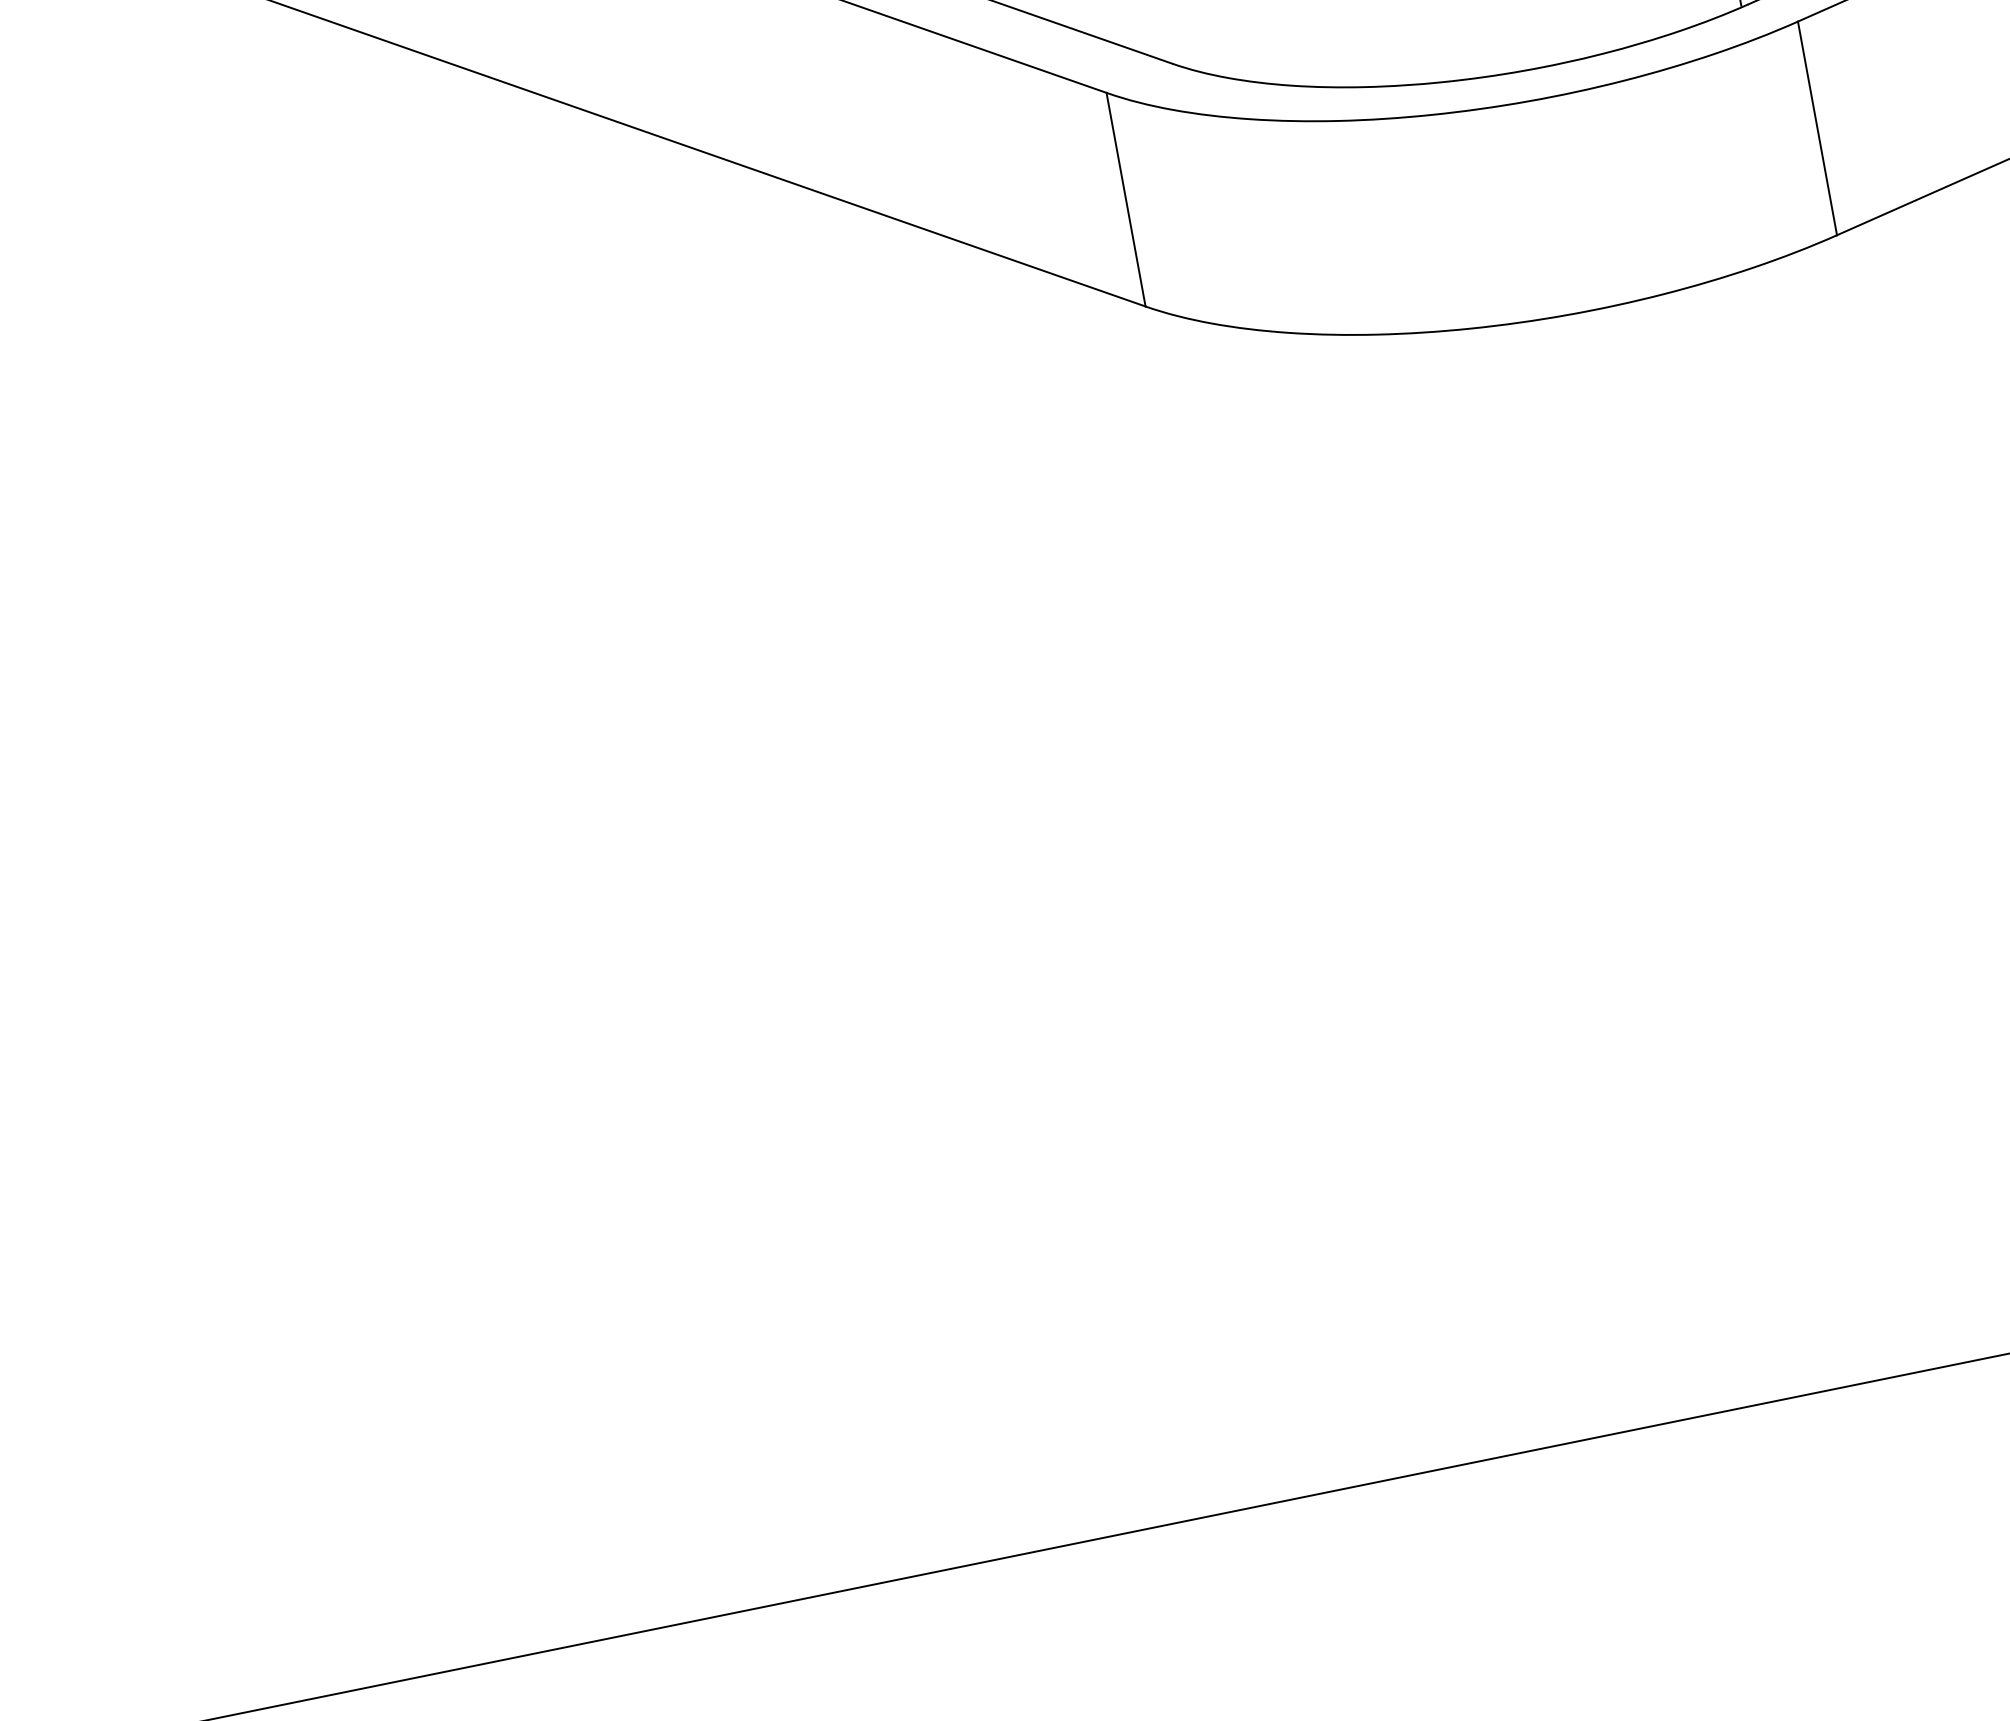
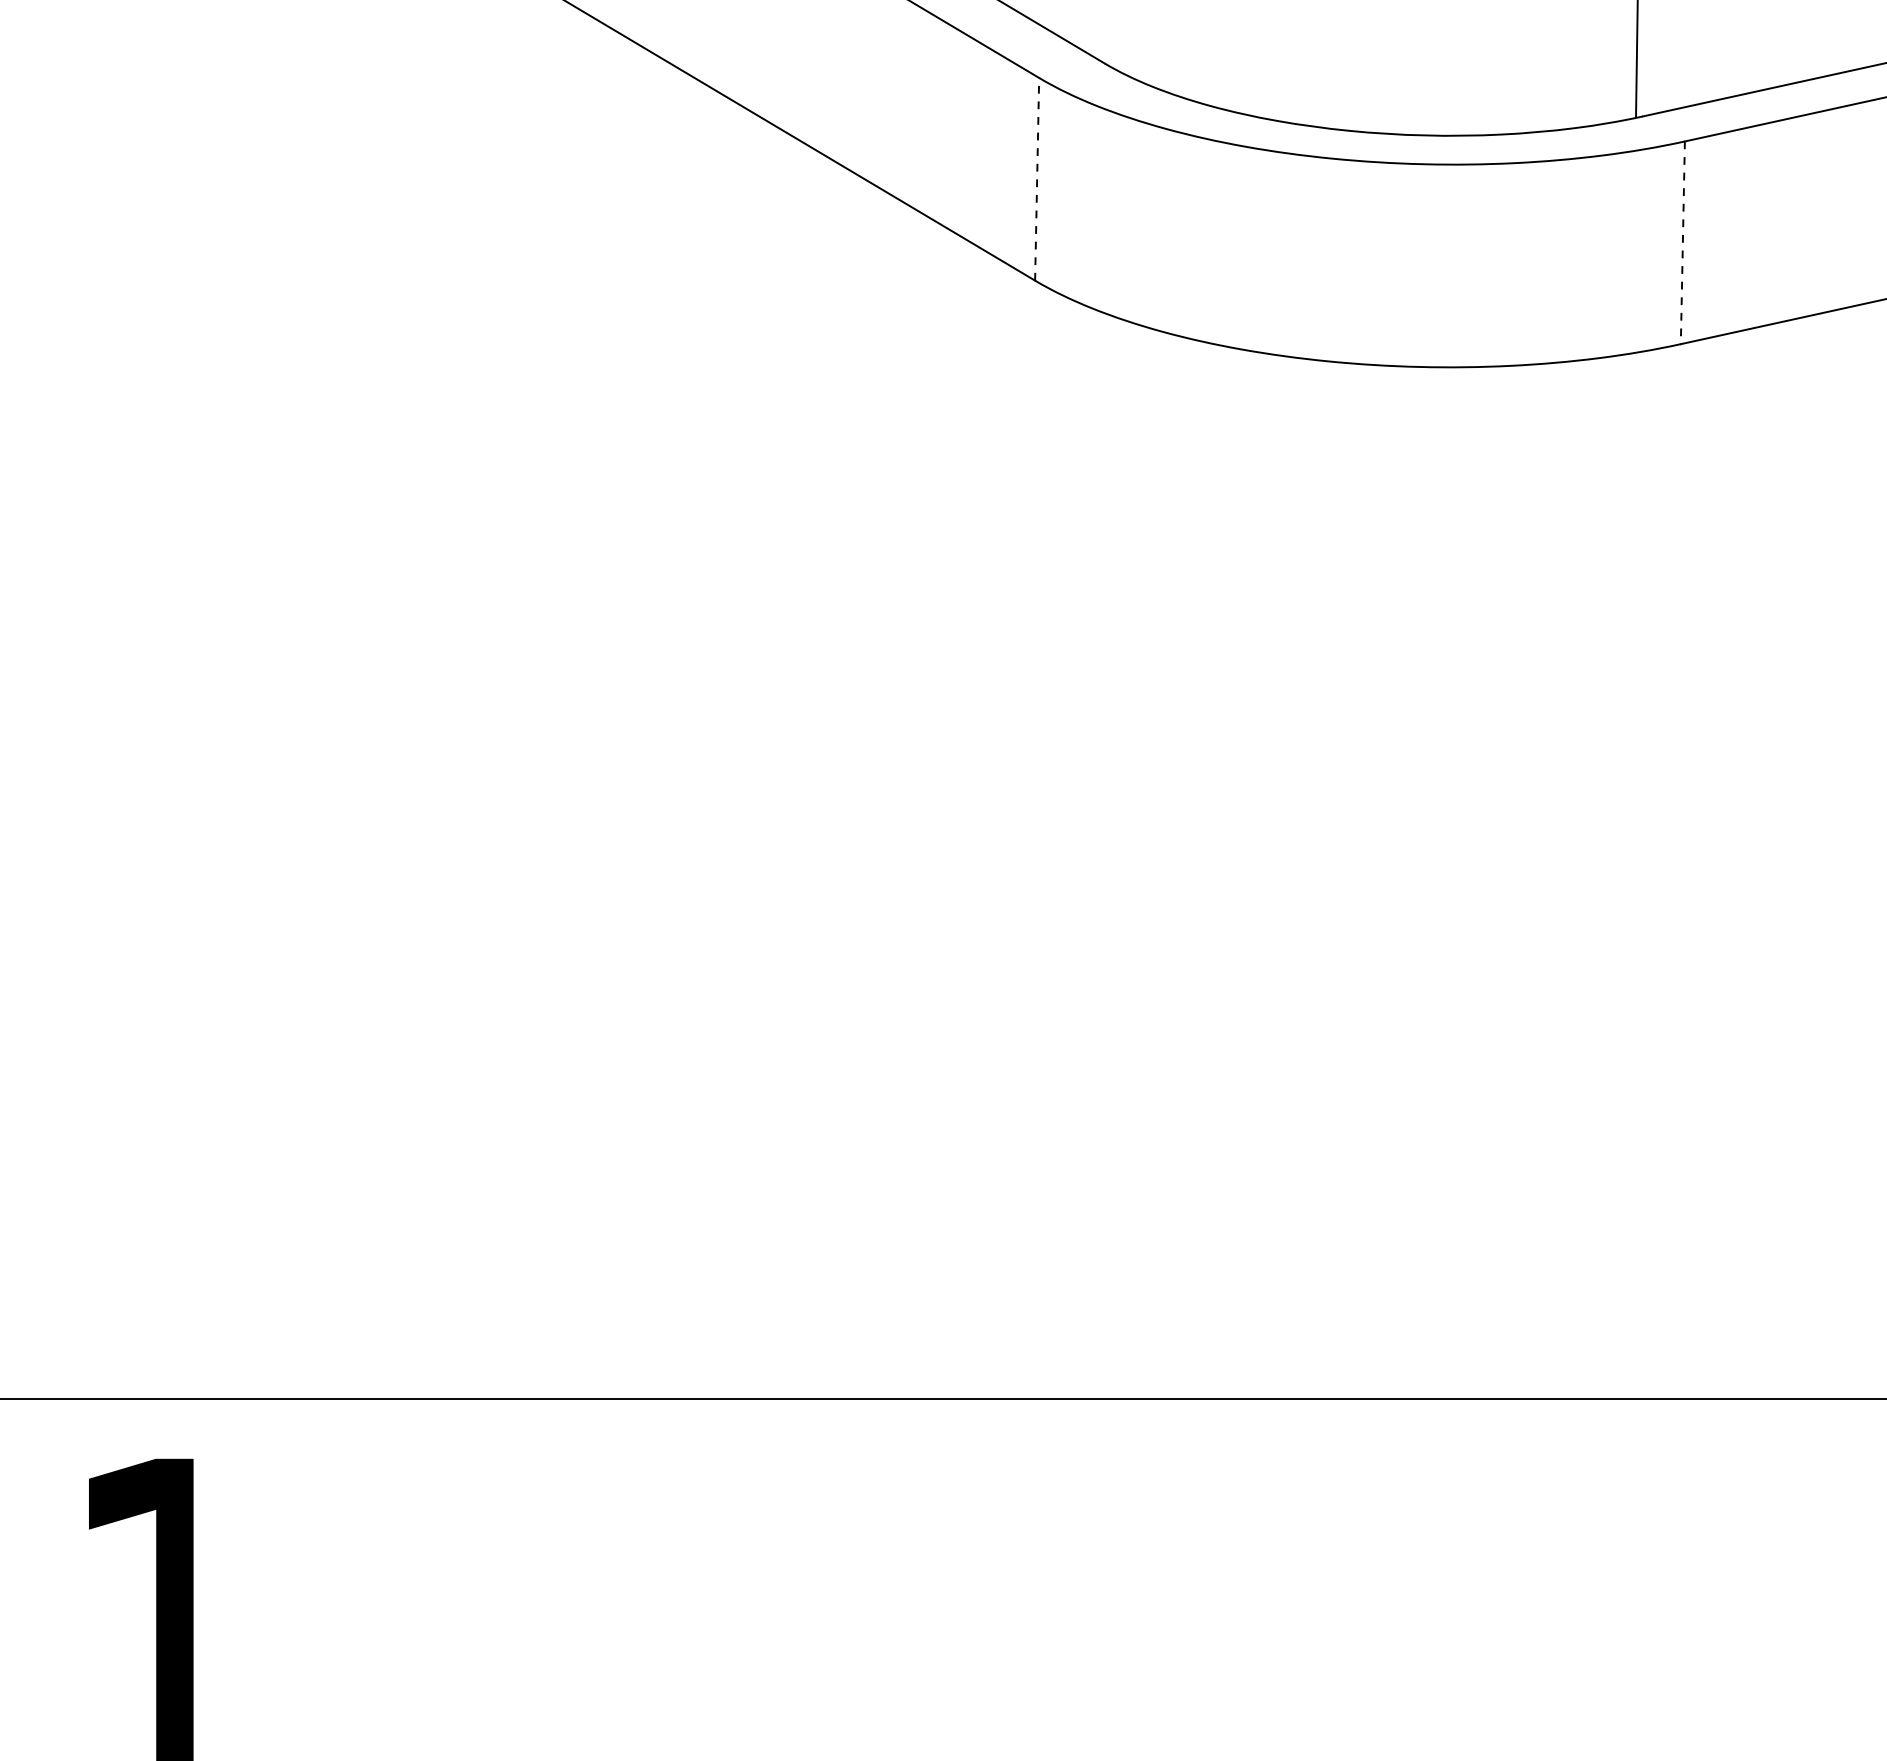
line: (1817, 129) -> (1682, 243), solid -> dashed
line: (1126, 198) -> (1037, 178), solid -> dashed

